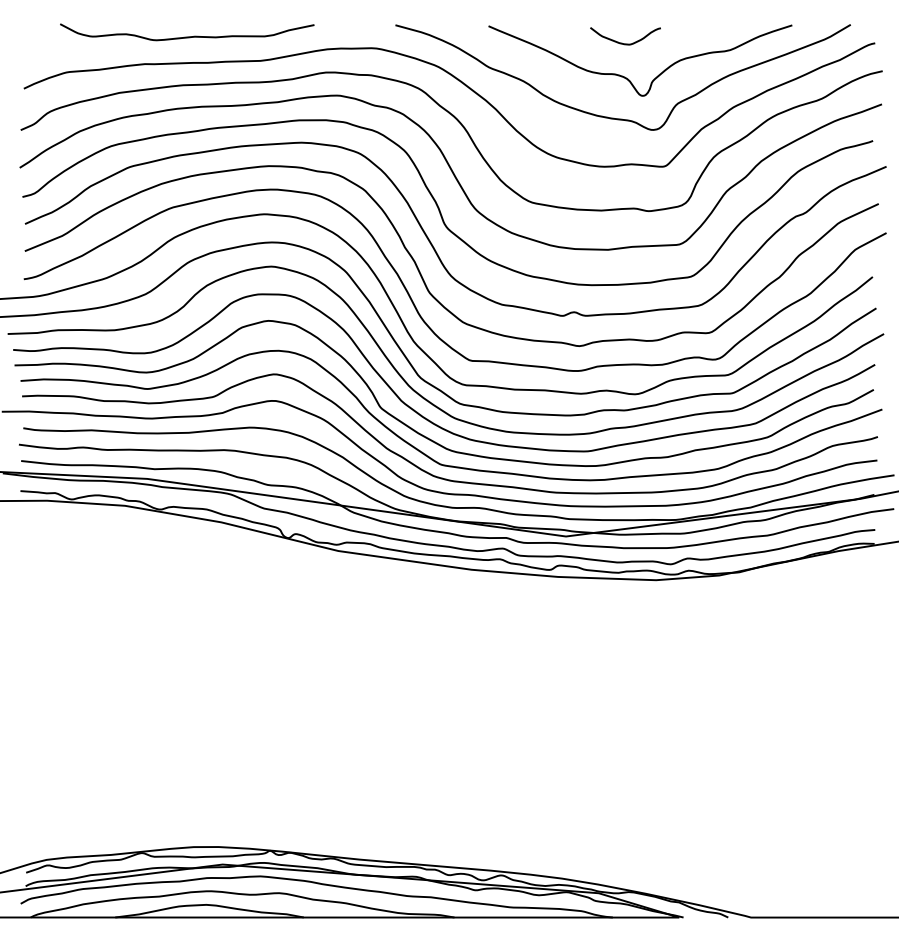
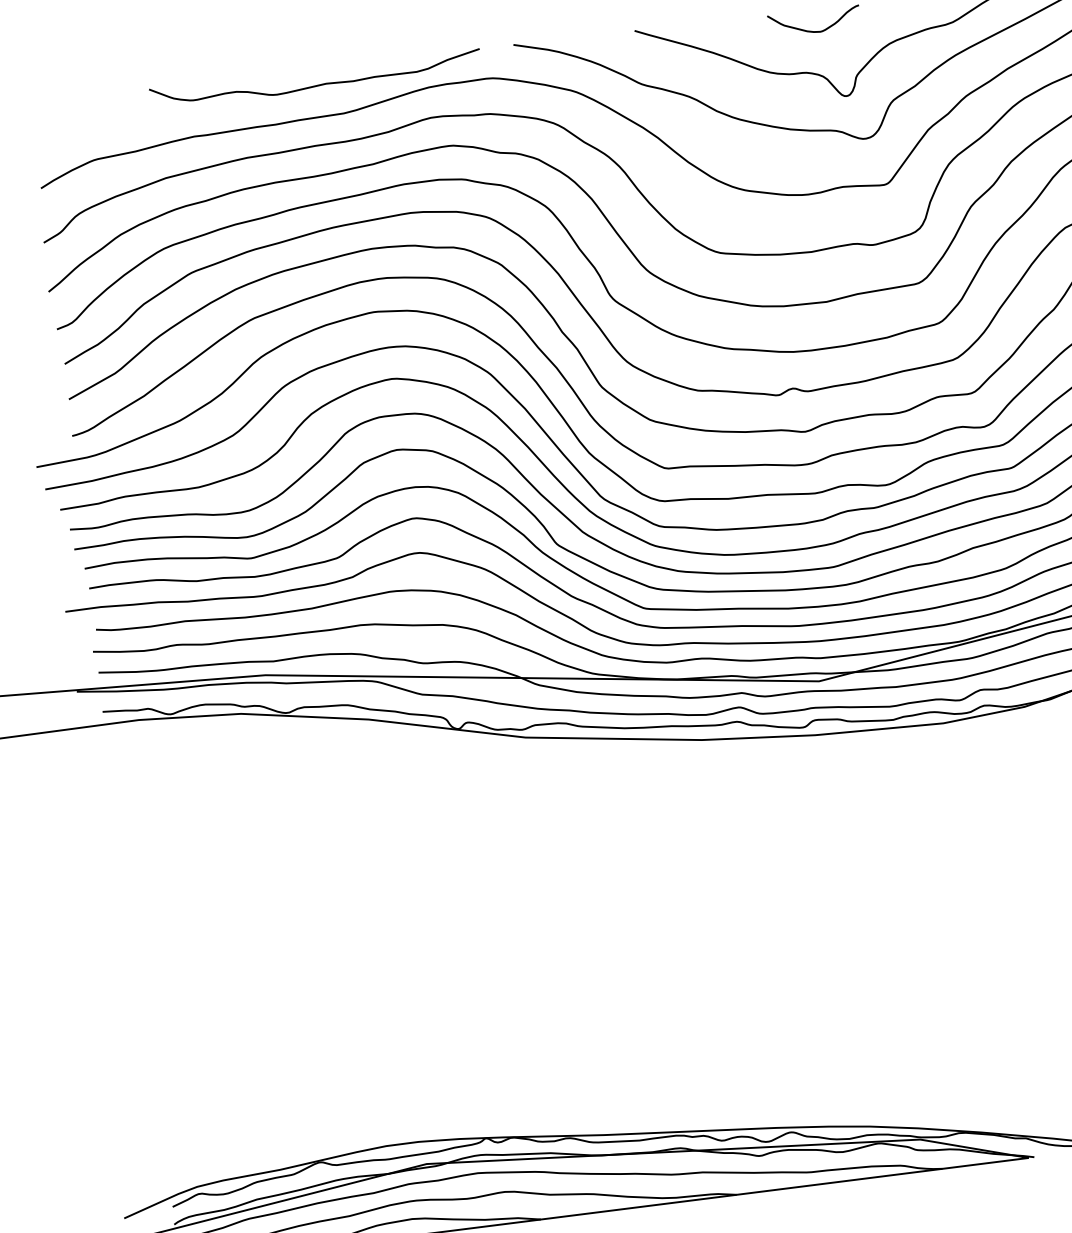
curve: (187, 36) -> (316, 84), moved

